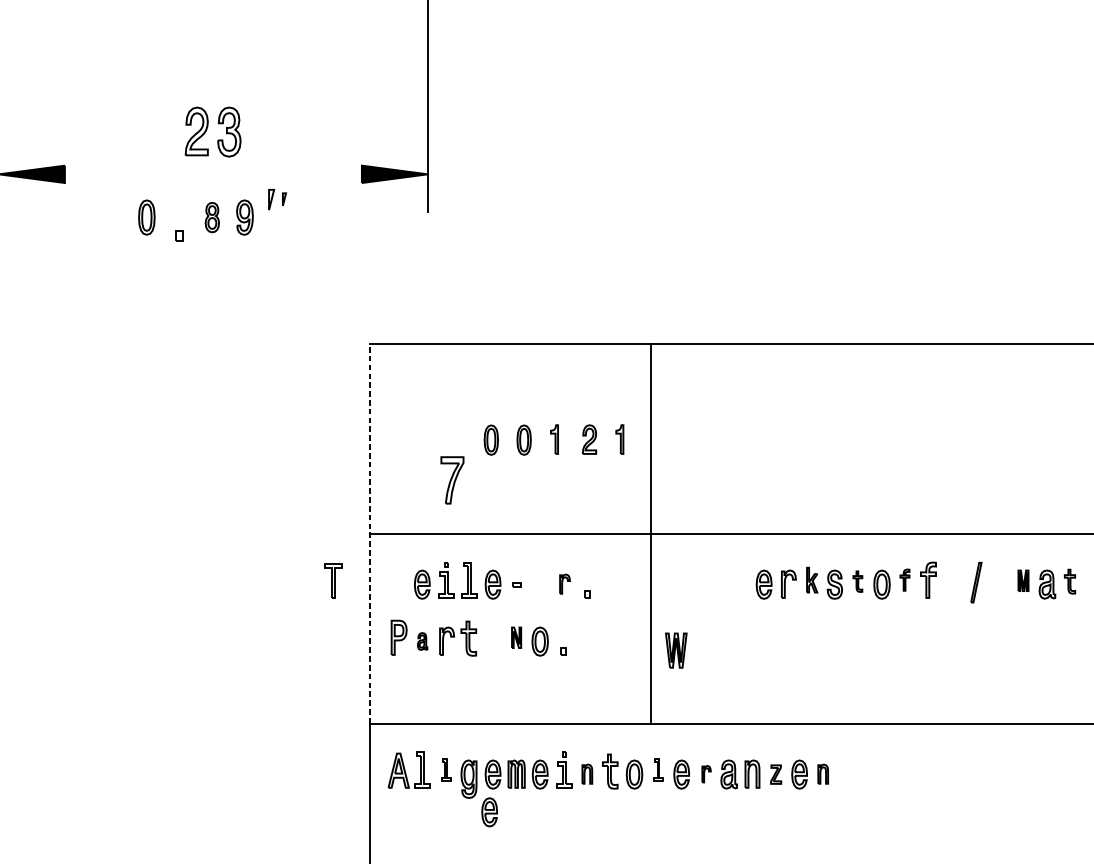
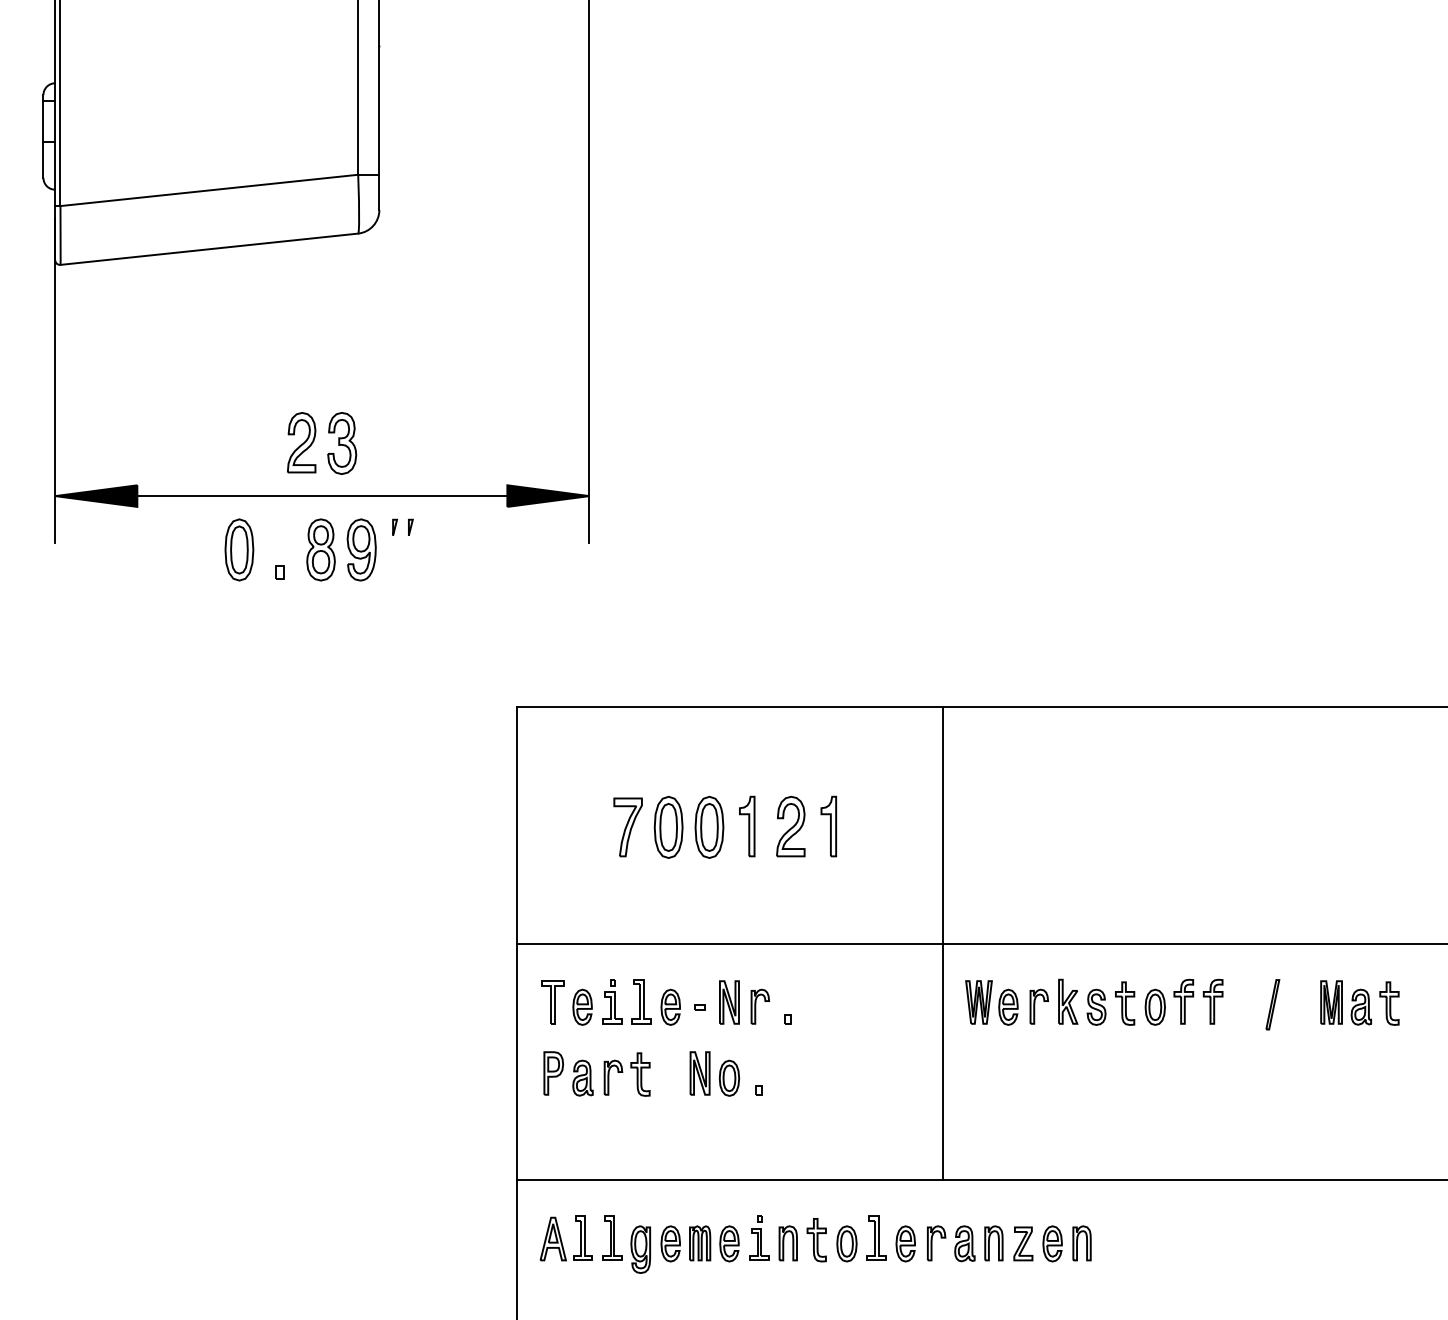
line: (213, 174) -> (322, 496), added
part: (272, 198) -> (395, 526), size x0.62
part: (146, 217) -> (239, 549), size x1.43
part: (211, 217) -> (320, 549), size x1.67
part: (244, 217) -> (361, 549), size x1.43
part: (491, 439) -> (668, 826), size x1.67
part: (524, 439) -> (709, 826), size x1.67
part: (554, 439) -> (747, 826), size x1.67
part: (589, 439) -> (790, 826), size x1.67
part: (619, 439) -> (828, 826), size x1.67
part: (451, 480) -> (627, 827), moved
line: (369, 533) -> (516, 943), dashed -> solid
line: (651, 533) -> (942, 943), moved
part: (333, 580) -> (552, 1002), moved
part: (540, 580) -> (729, 1002), added
part: (812, 580) -> (1068, 1001), size x1.43
part: (904, 580) -> (1183, 1001), size x1.67
part: (1023, 580) -> (1331, 1002), size x1.67
part: (858, 581) -> (1125, 1003), size x1.67
part: (1070, 581) -> (1389, 1003), size x1.43
part: (565, 584) -> (760, 1006), size x1.43
part: (516, 637) -> (699, 1073), size x1.67
part: (422, 641) -> (582, 1077), size x1.67
part: (675, 650) -> (978, 1002), moved
part: (446, 769) -> (612, 1237), size x1.67
part: (658, 769) -> (876, 1237), size x1.67
part: (586, 774) -> (787, 1243), size x1.43
part: (706, 774) -> (936, 1243), size x1.67
part: (776, 774) -> (1023, 1243), size x1.43
part: (822, 774) -> (1081, 1243), size x1.43
part: (489, 812) -> (666, 1290), removed

